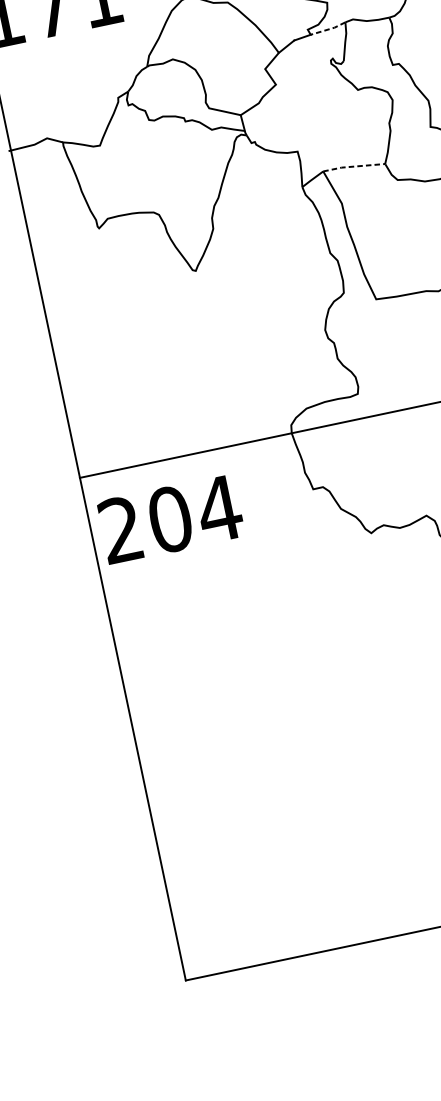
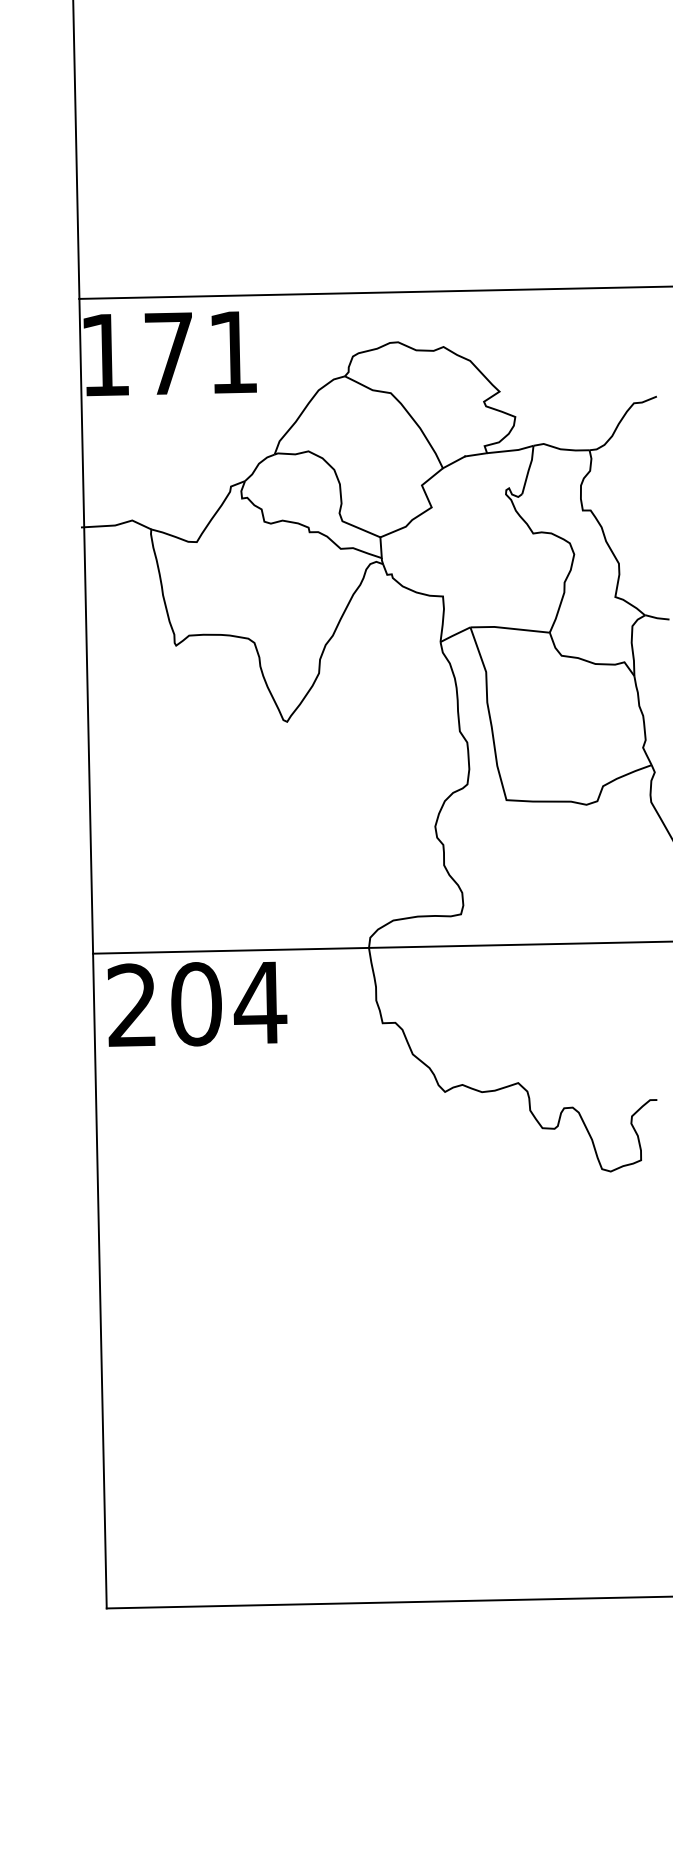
line: (328, 29) -> (510, 450), dashed -> solid
line: (354, 166) -> (510, 628), dashed -> solid
text: (171, 518) -> (197, 1003), moved

